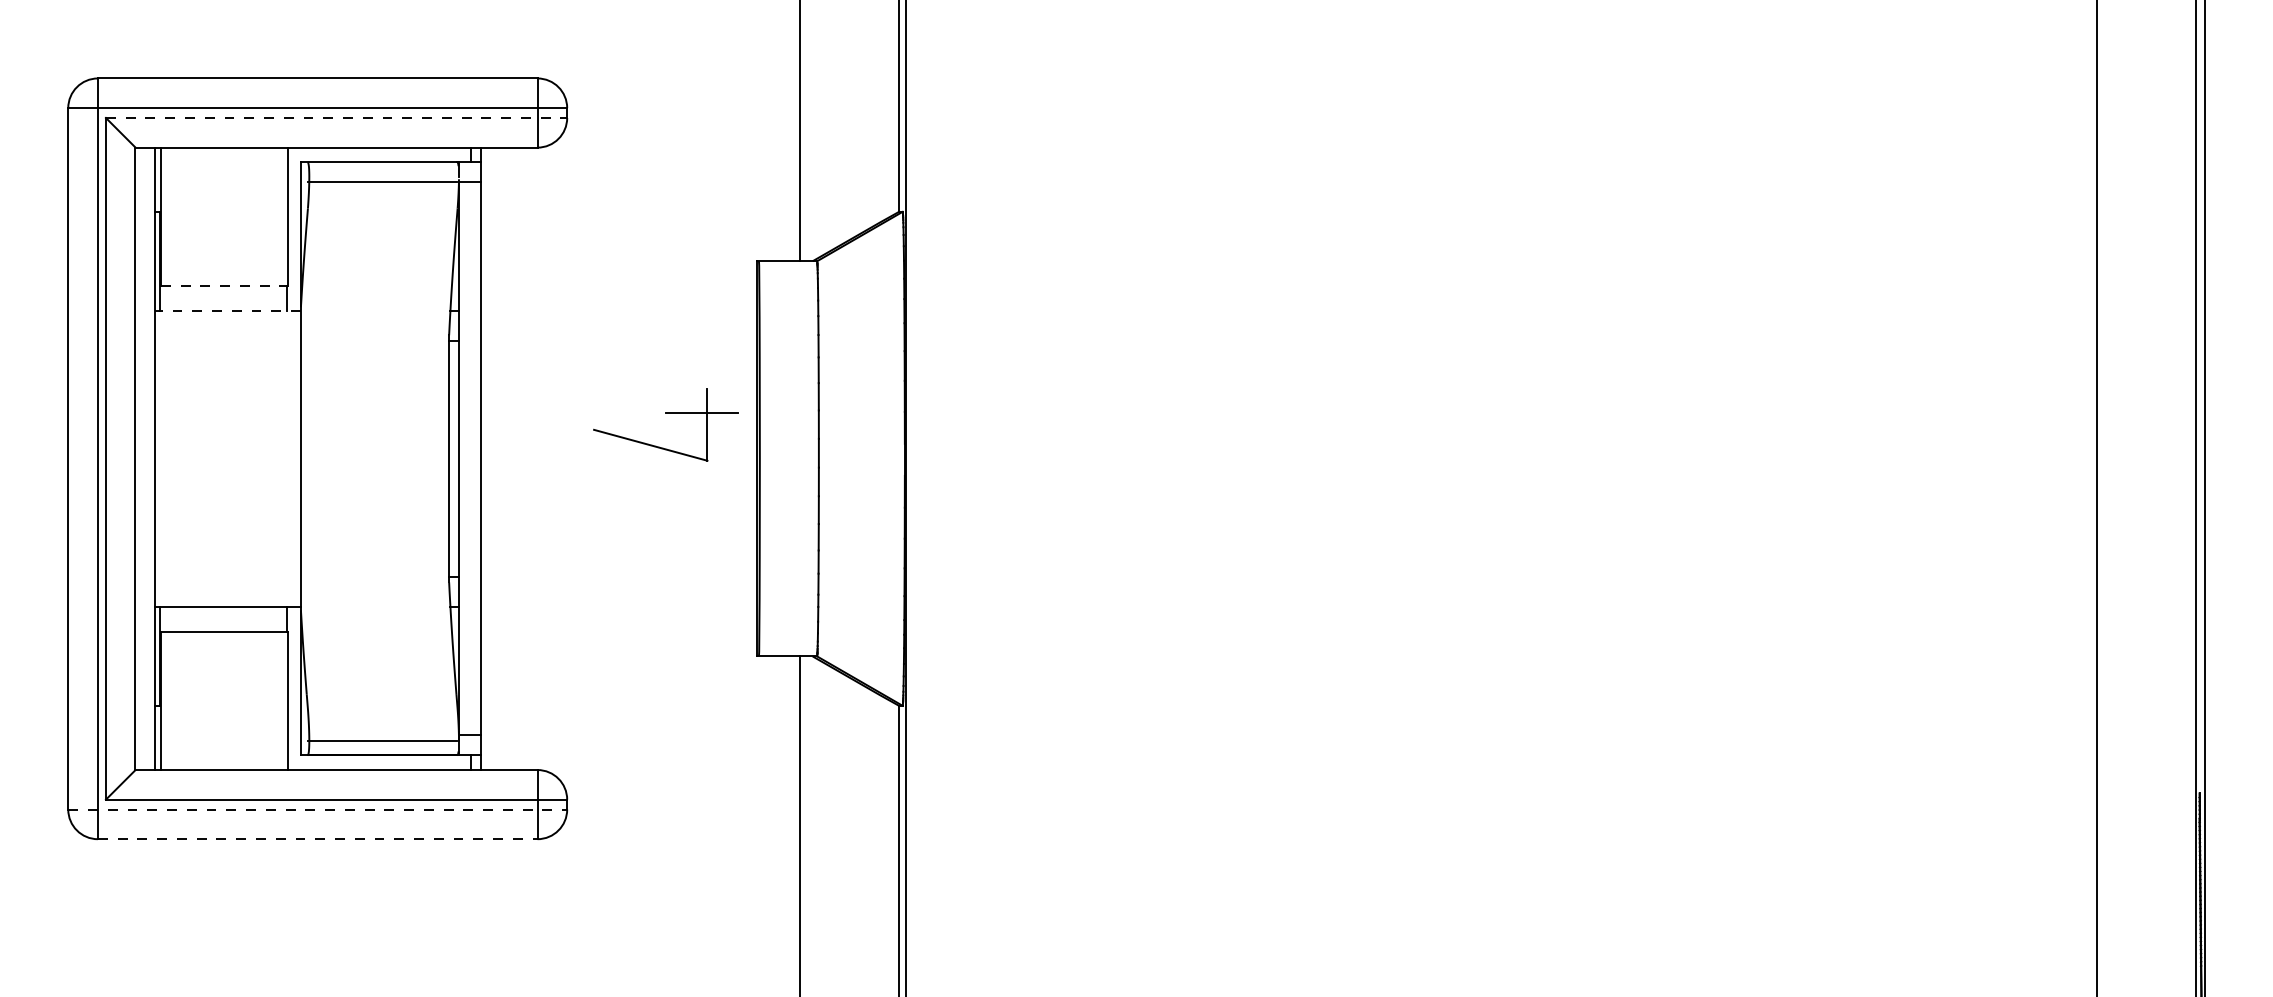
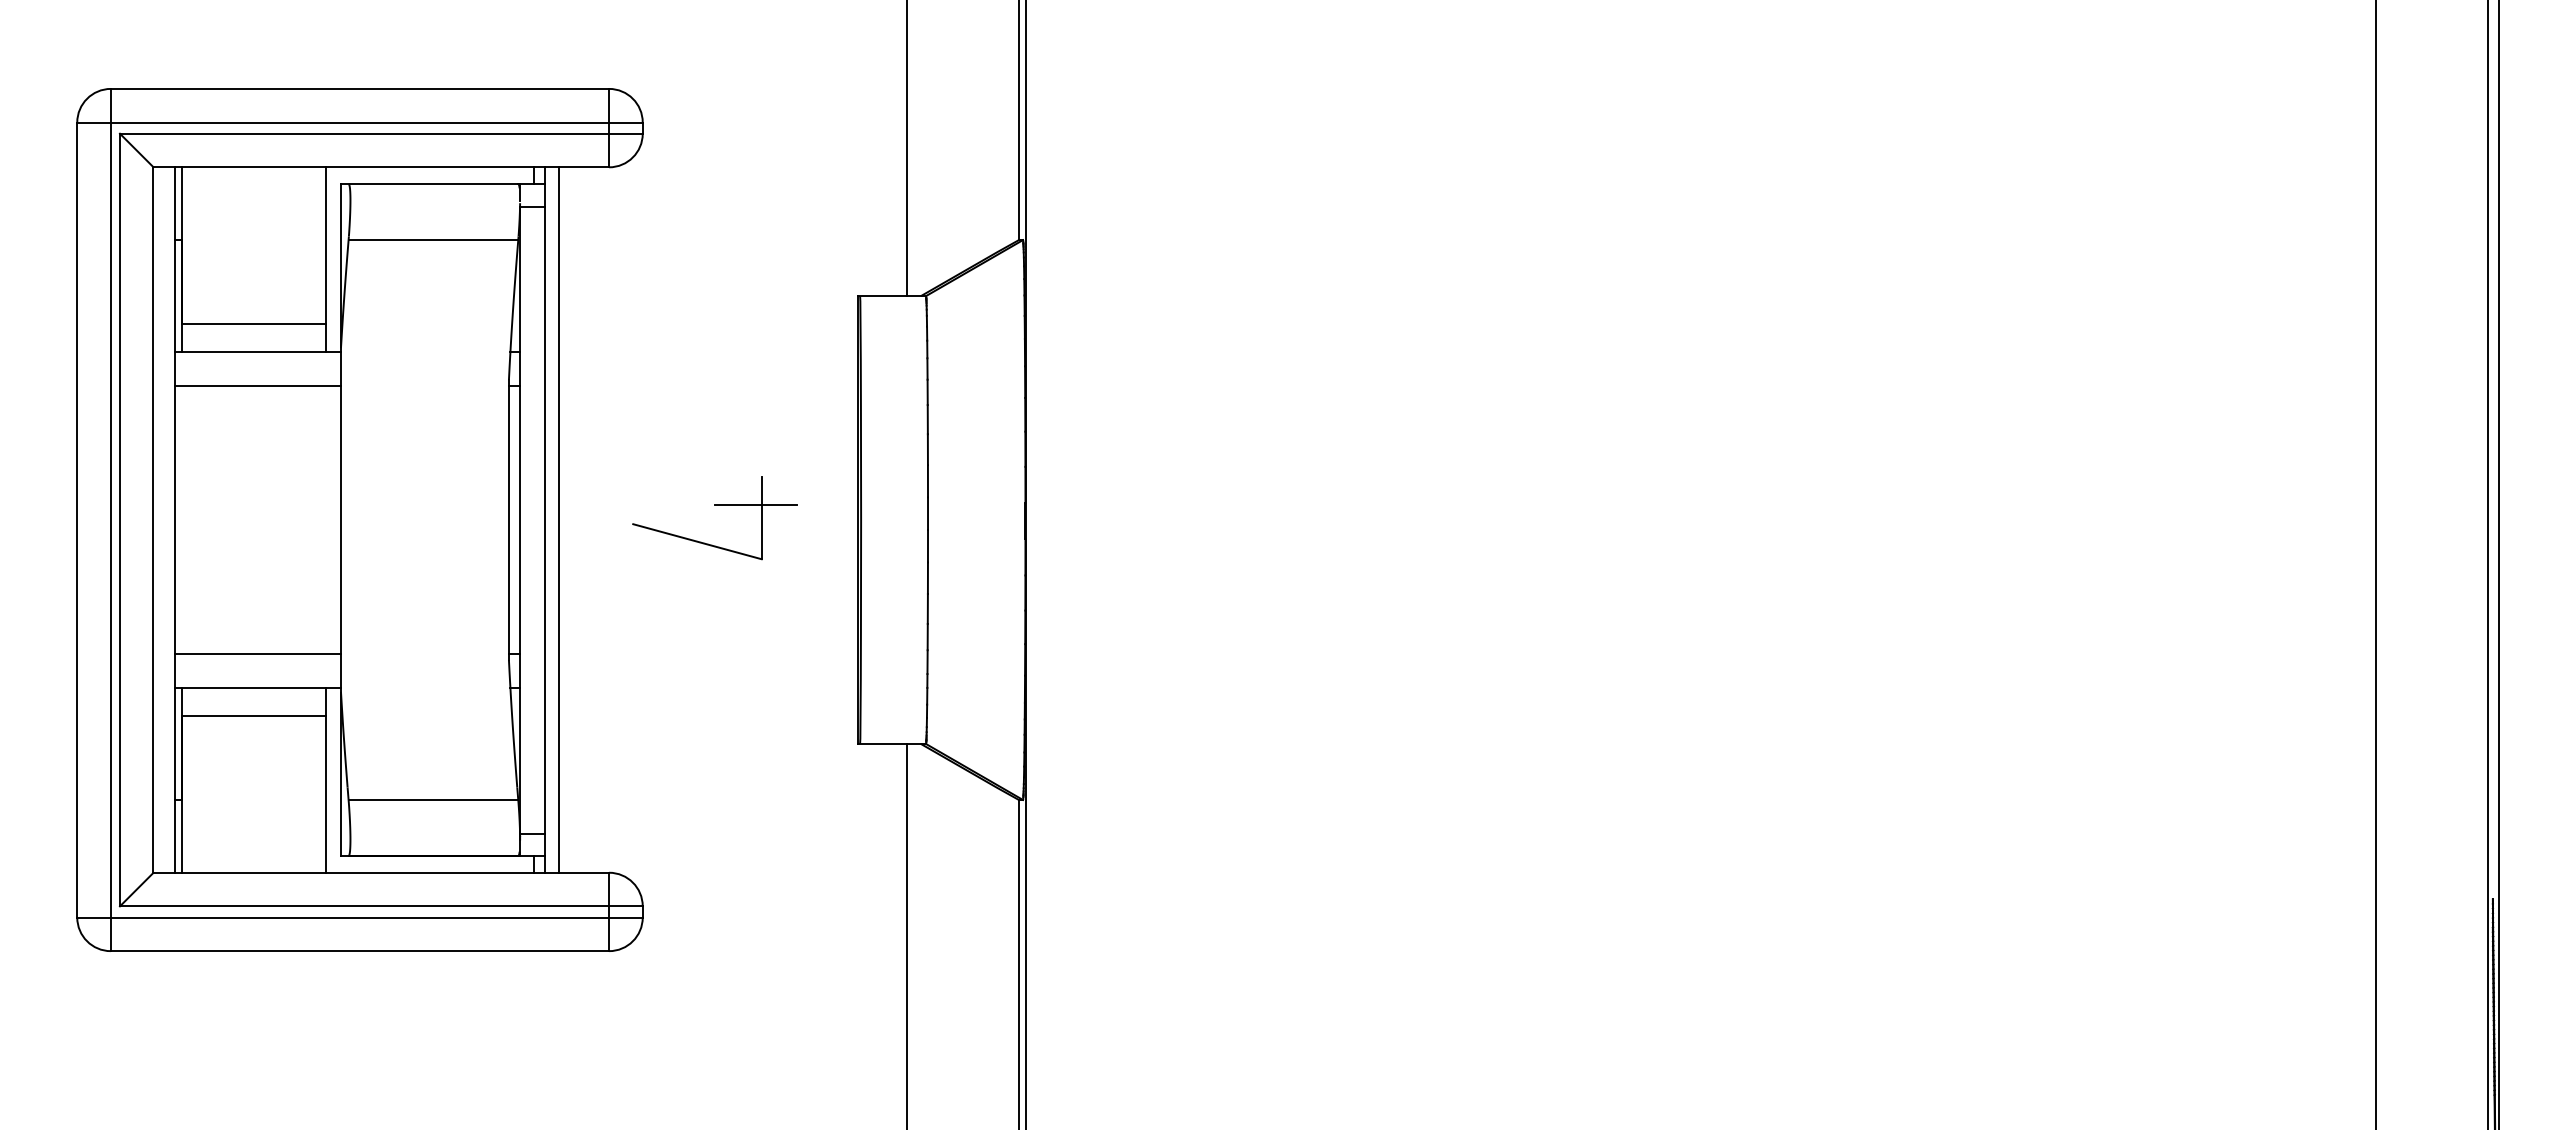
line: (336, 117) -> (381, 133), dashed -> solid
line: (382, 182) -> (433, 240), moved
line: (224, 286) -> (254, 324), dashed -> solid
line: (228, 311) -> (258, 352), dashed -> solid
line: (227, 341) -> (257, 386), added
part: (665, 413) -> (714, 505), moved
line: (493, 458) -> (559, 519), added
line: (227, 576) -> (257, 653), added
line: (382, 740) -> (433, 799), moved
line: (318, 809) -> (360, 917), dashed -> solid
line: (318, 839) -> (360, 951), dashed -> solid

